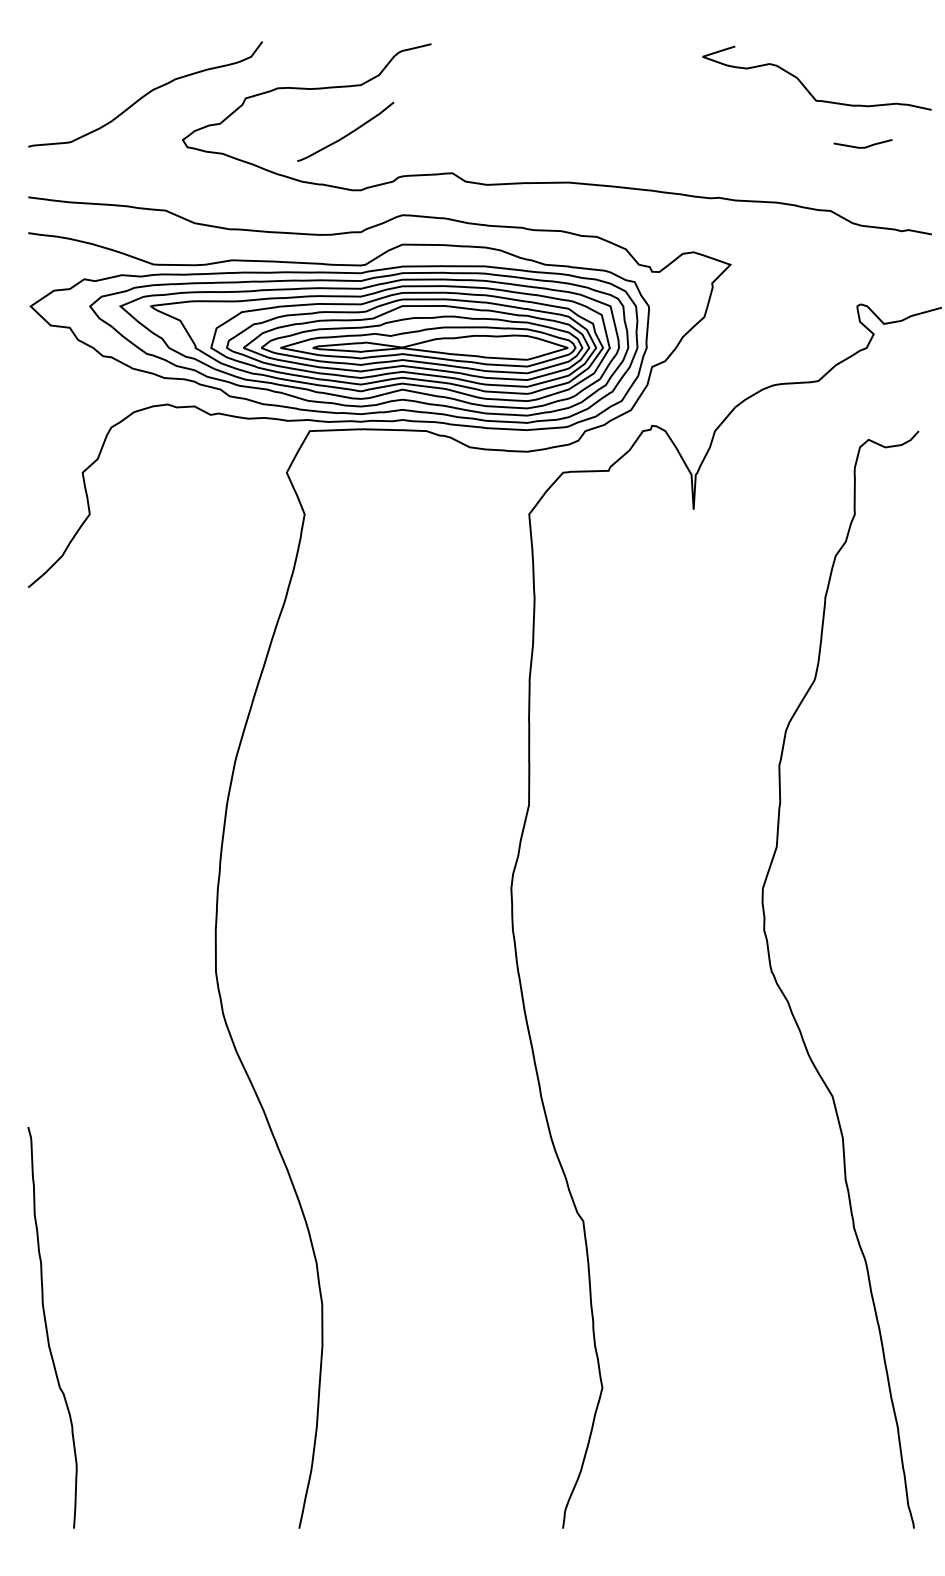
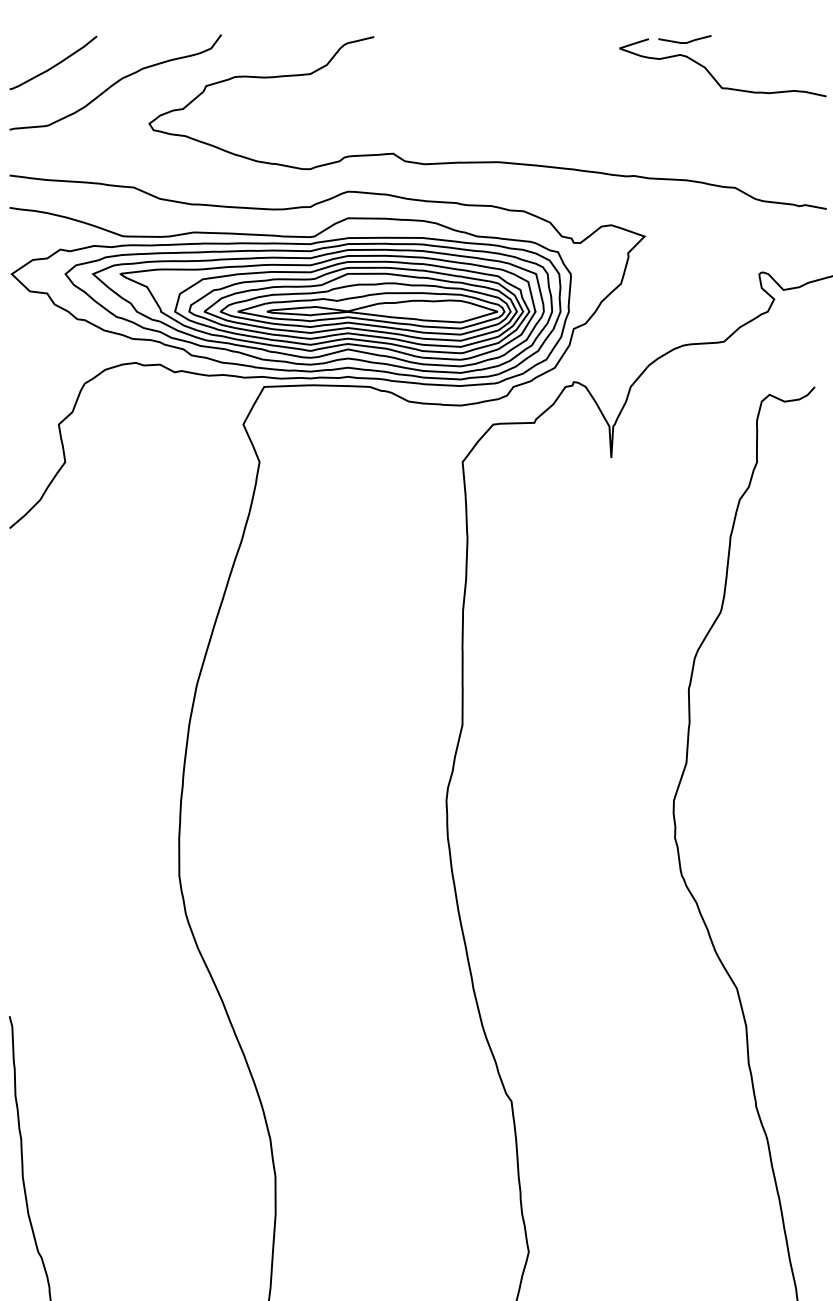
curve: (346, 134) -> (54, 65), moved
line: (862, 146) -> (684, 41), moved

